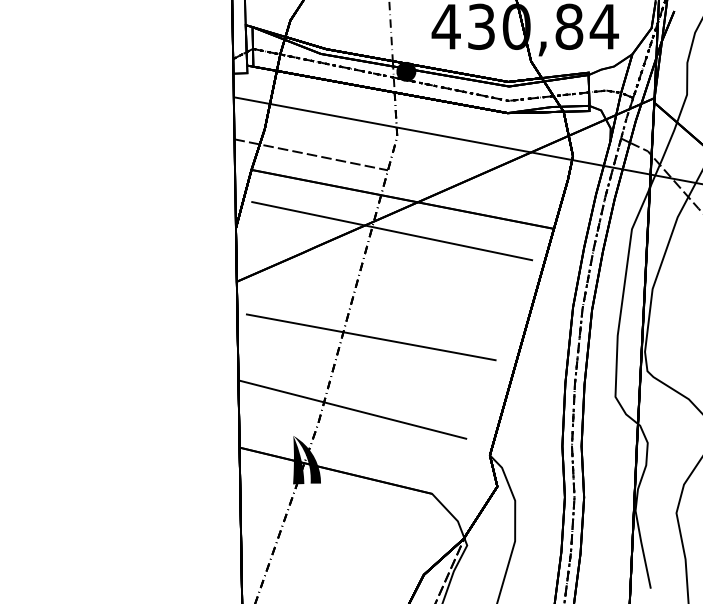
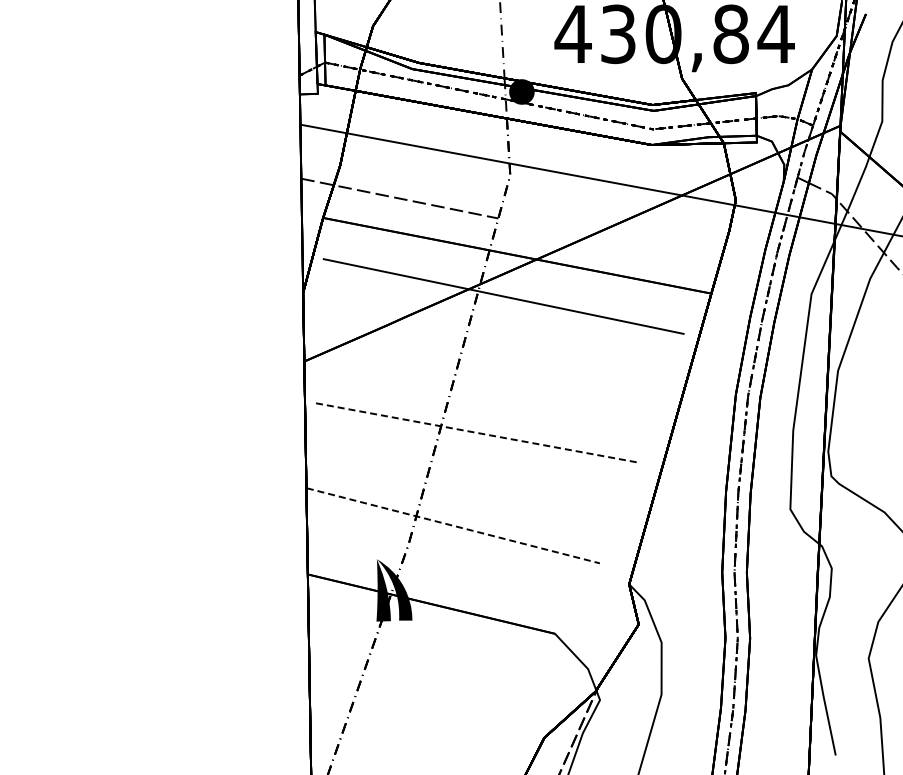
line: (370, 337) -> (476, 432), solid -> dashed
line: (353, 409) -> (453, 525), solid -> dashed

